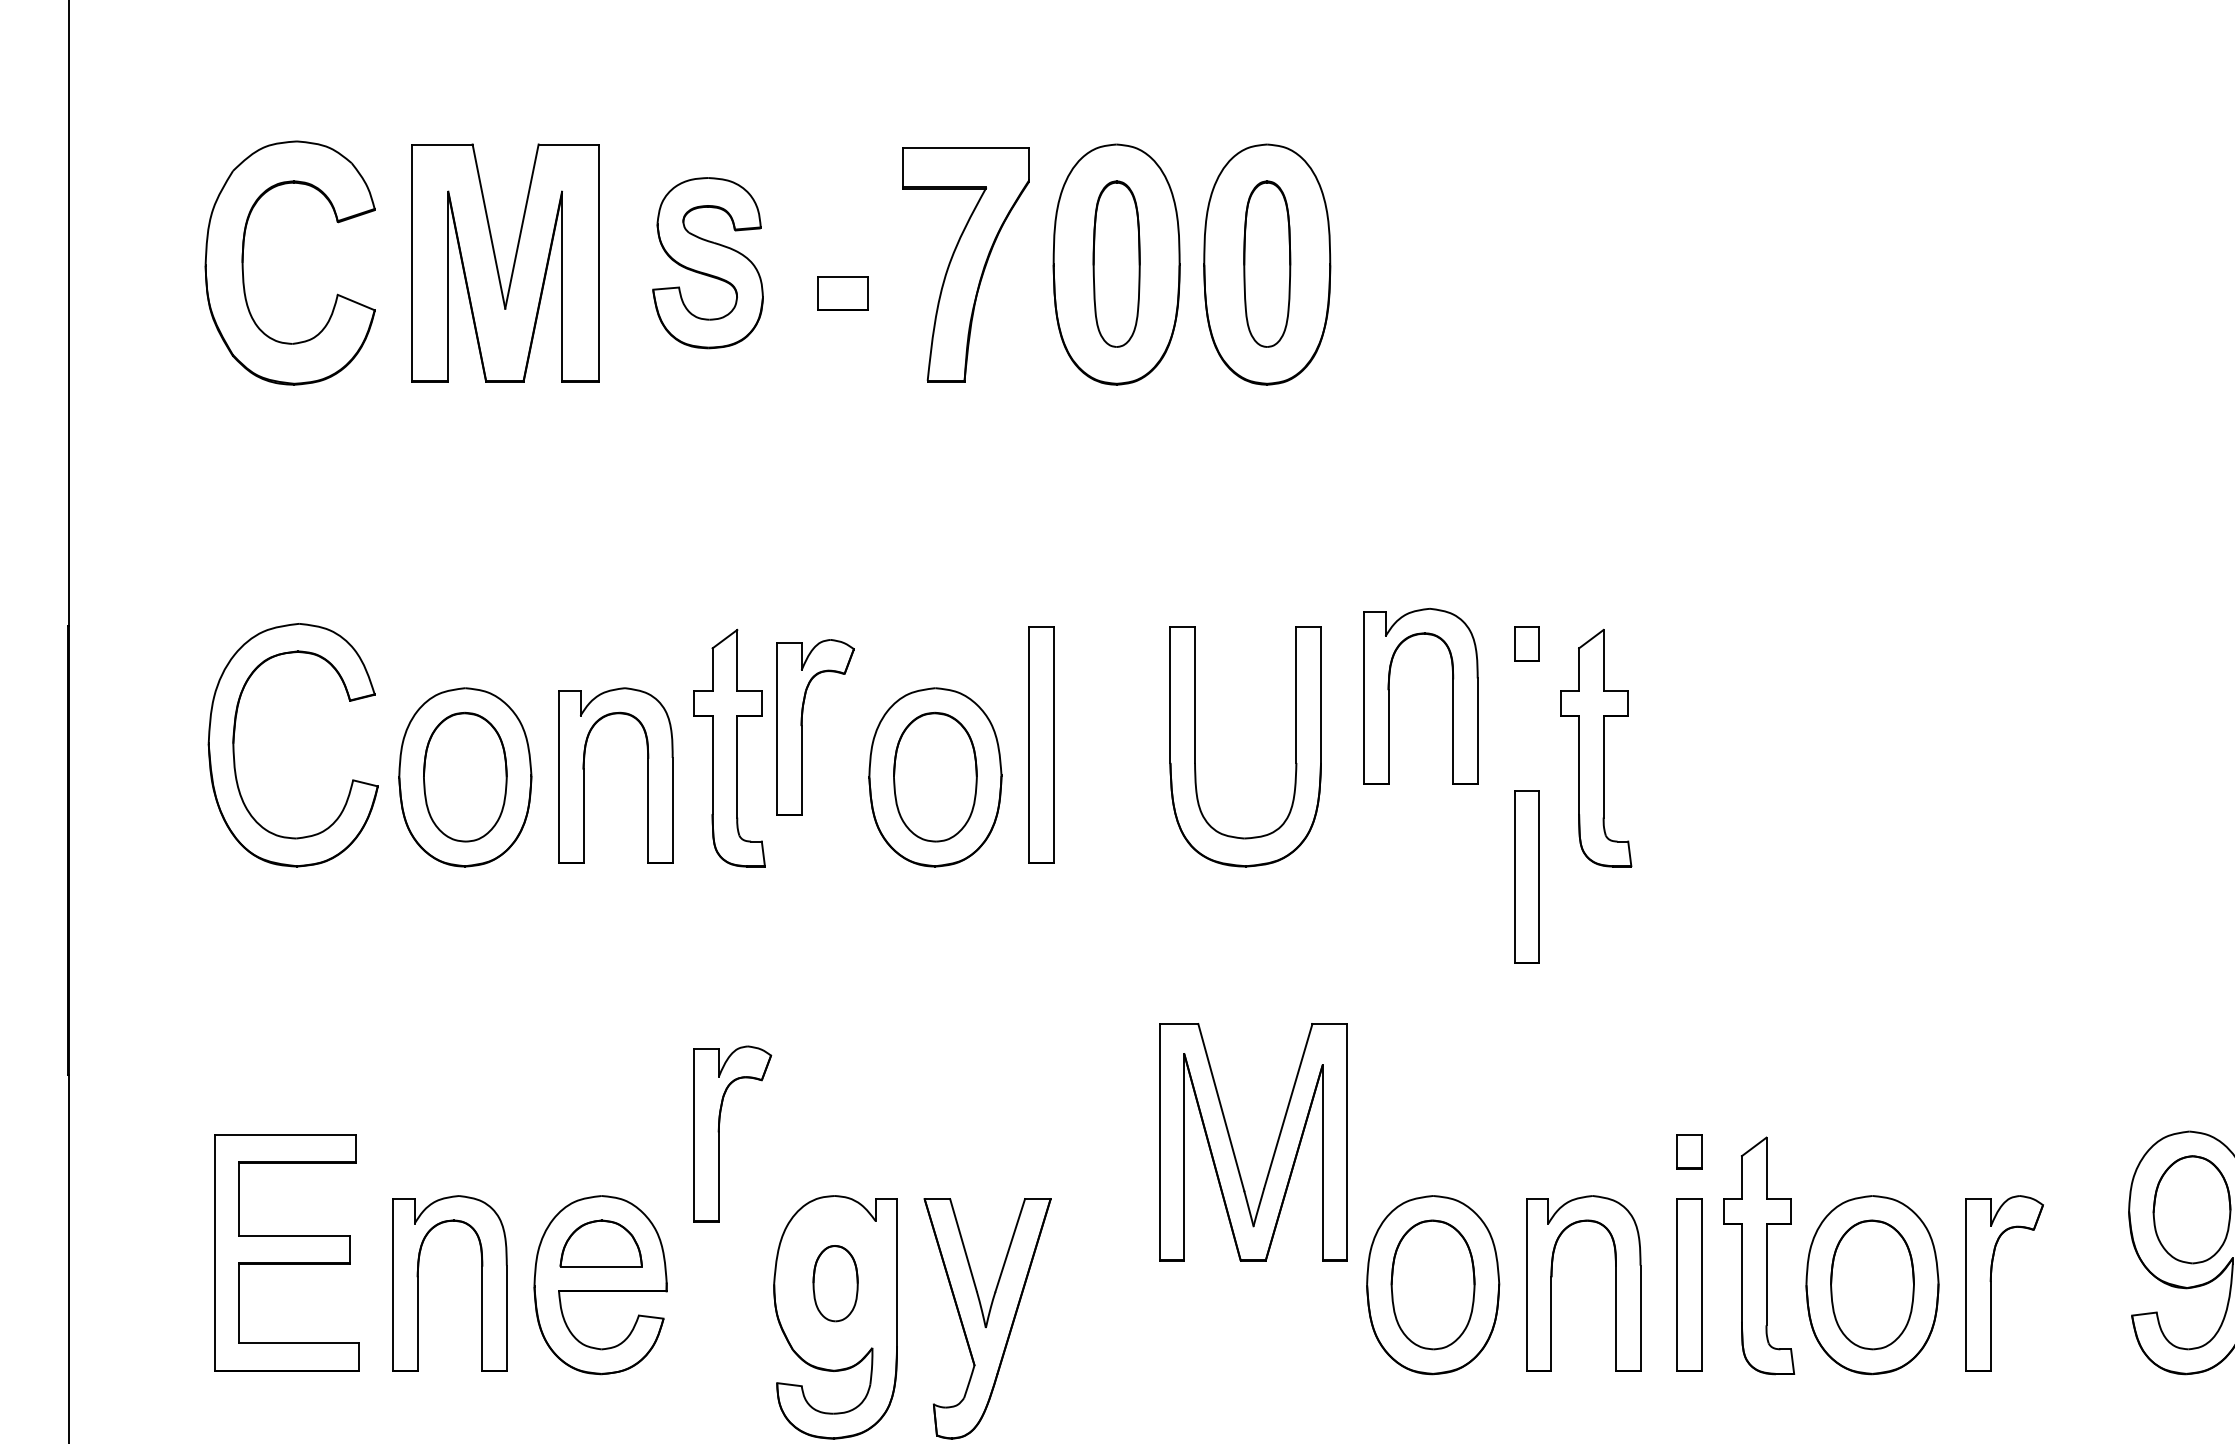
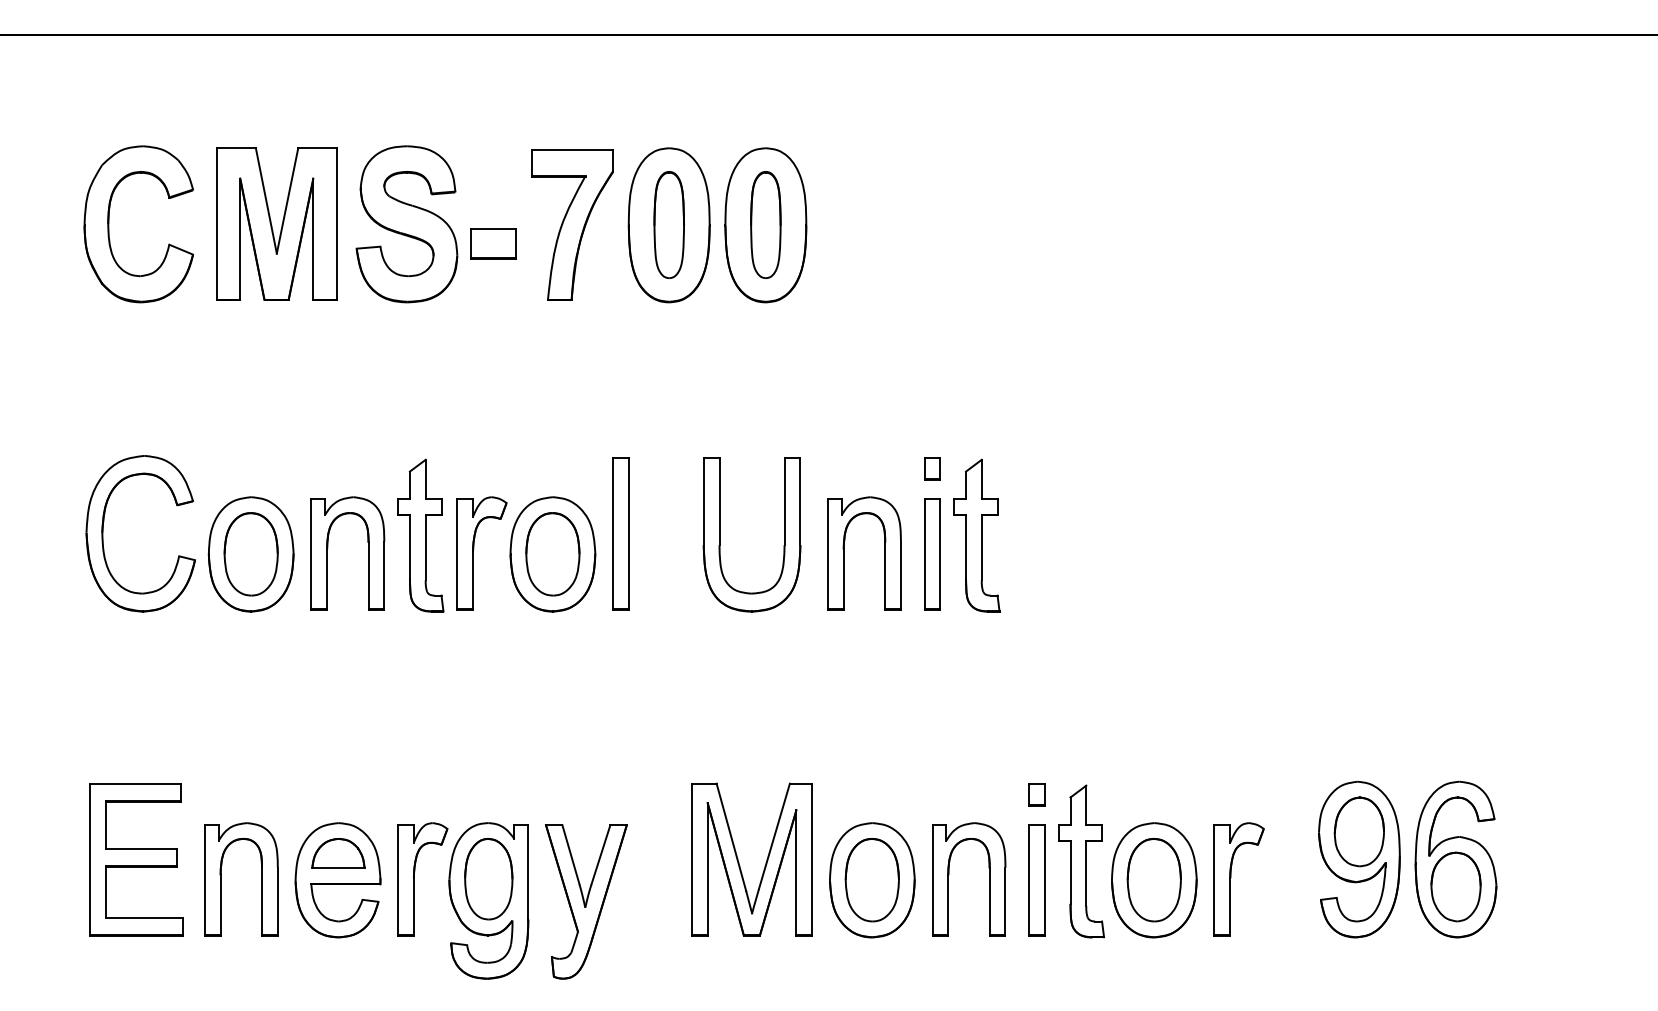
part: (707, 263) -> (406, 224), size x1.43
part: (842, 292) -> (493, 243), size x1.43
part: (1389, 696) -> (844, 553), moved
part: (802, 727) -> (473, 553), moved
part: (1526, 877) -> (932, 554), moved
part: (719, 1134) -> (414, 879), moved
part: (1233, 1146) -> (739, 862), moved
part: (835, 1283) -> (488, 879), size x1.67

